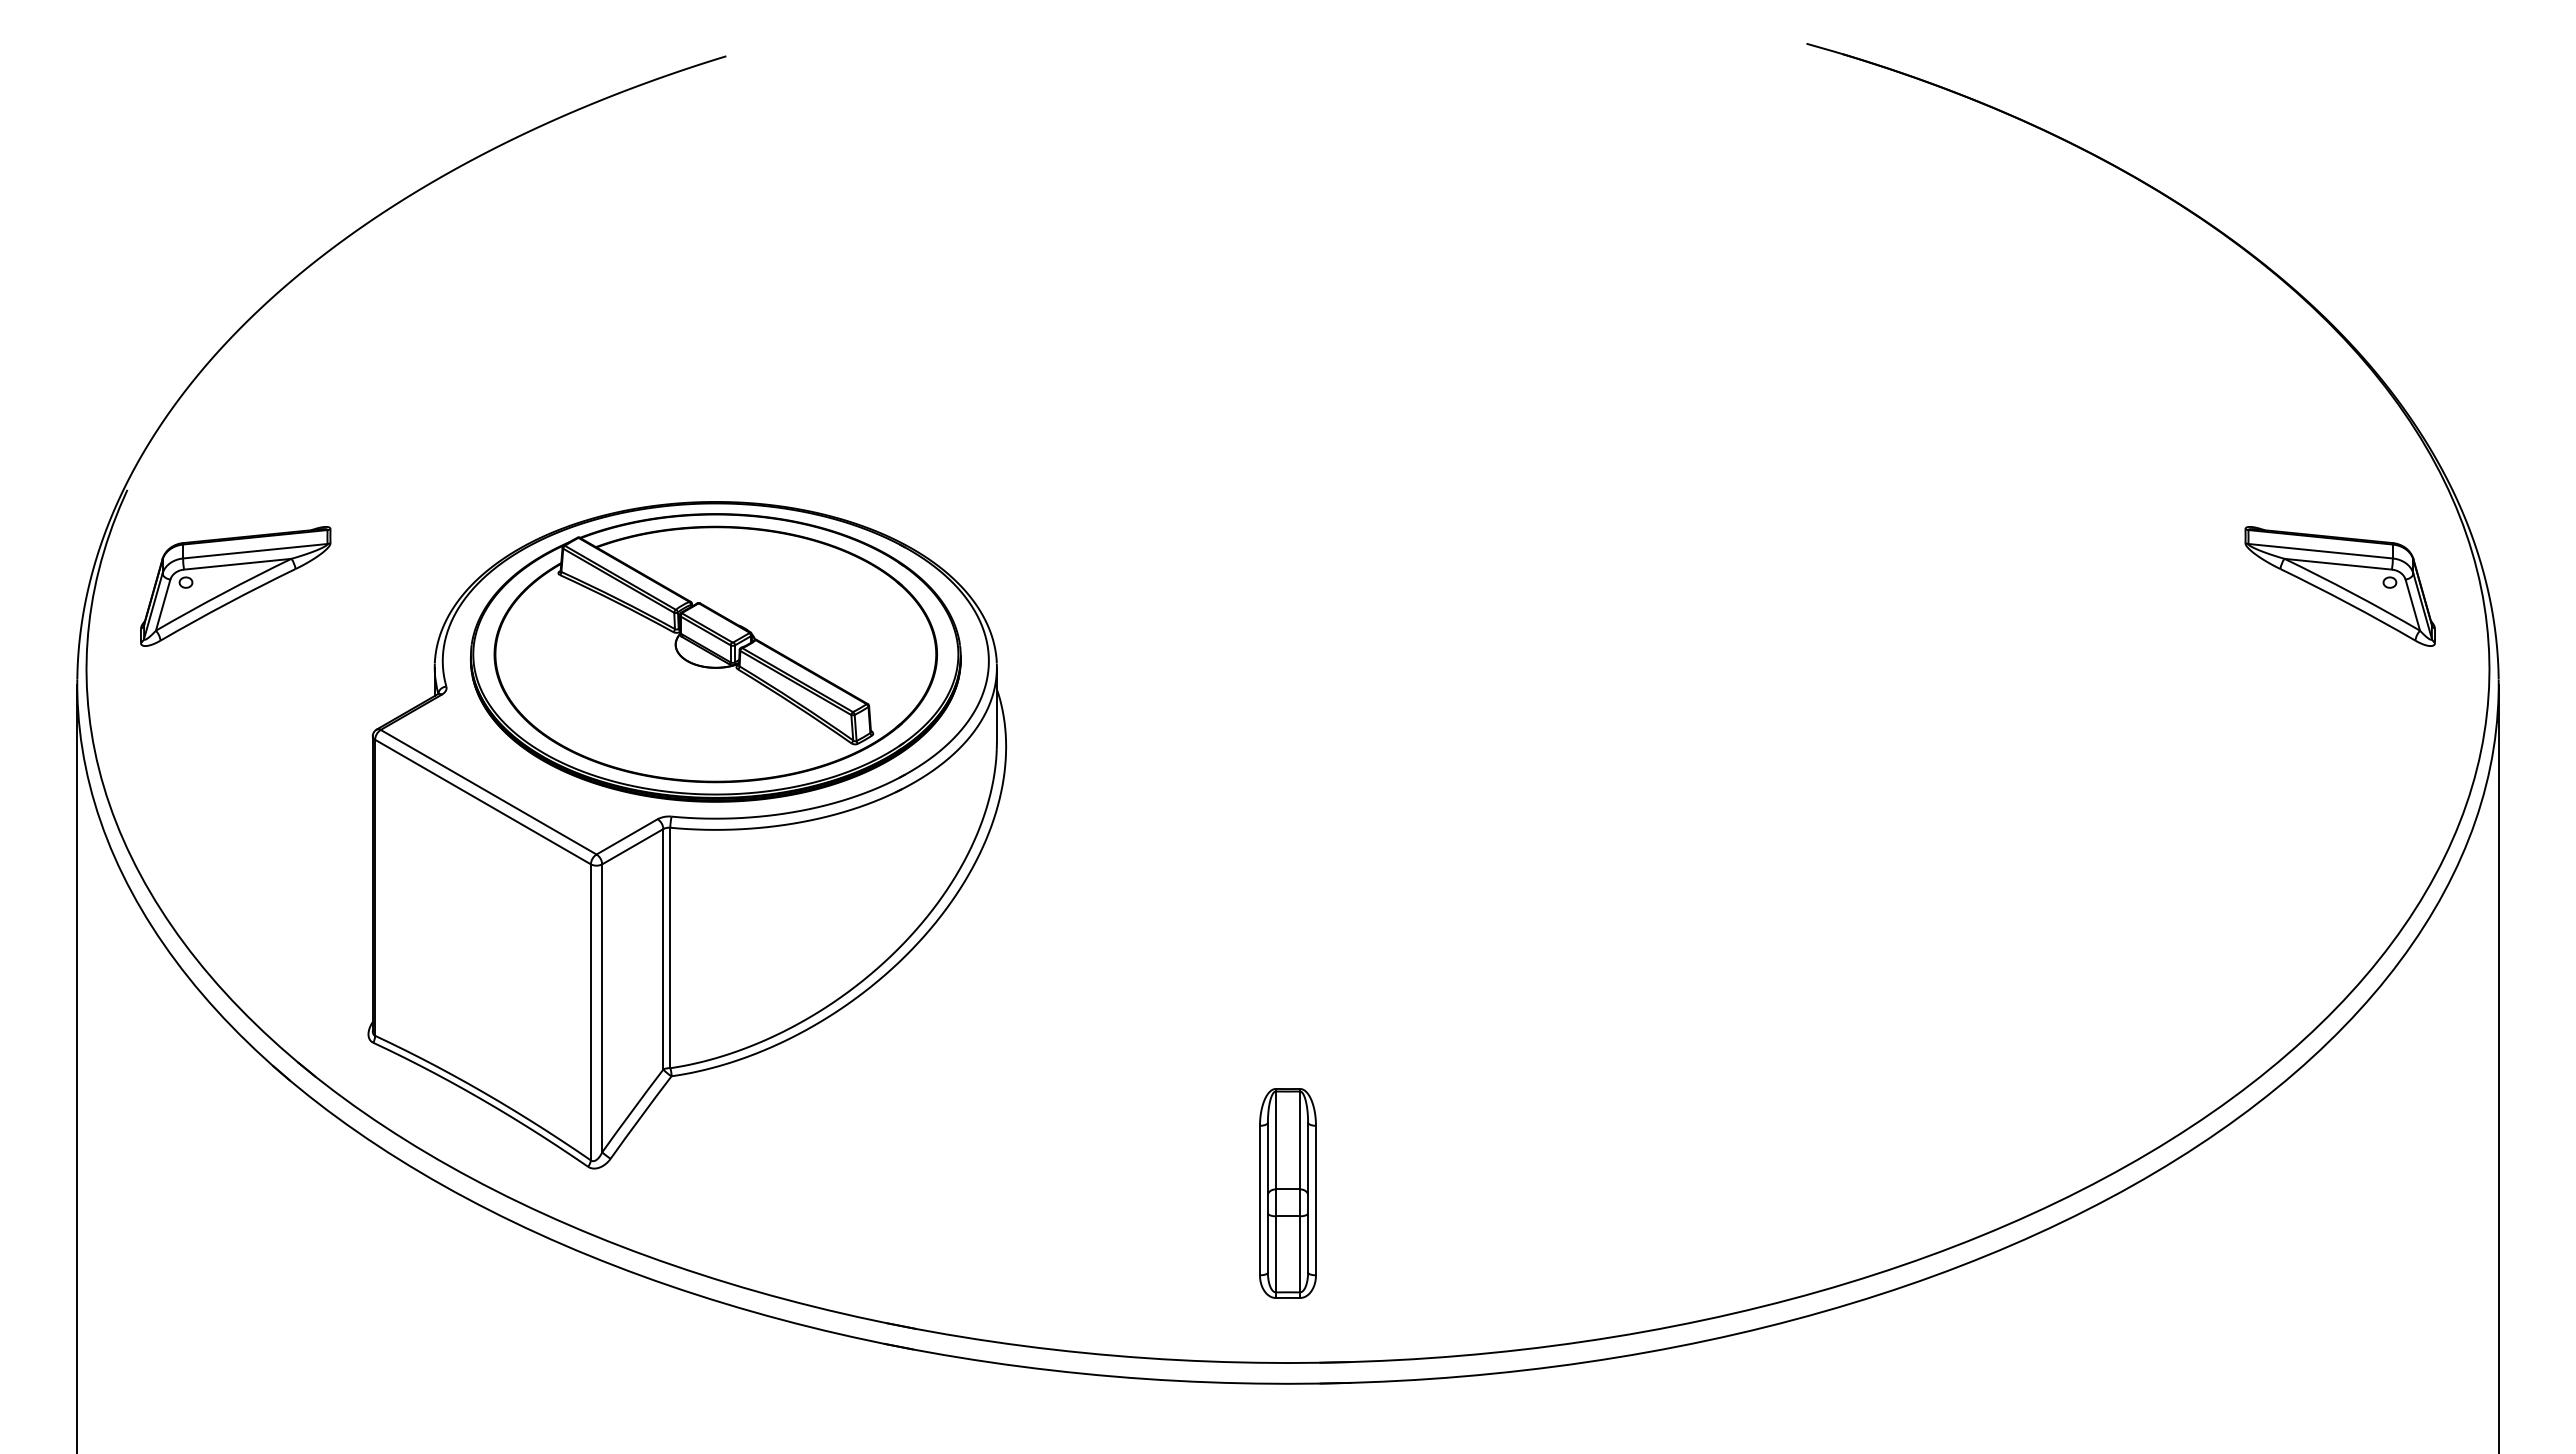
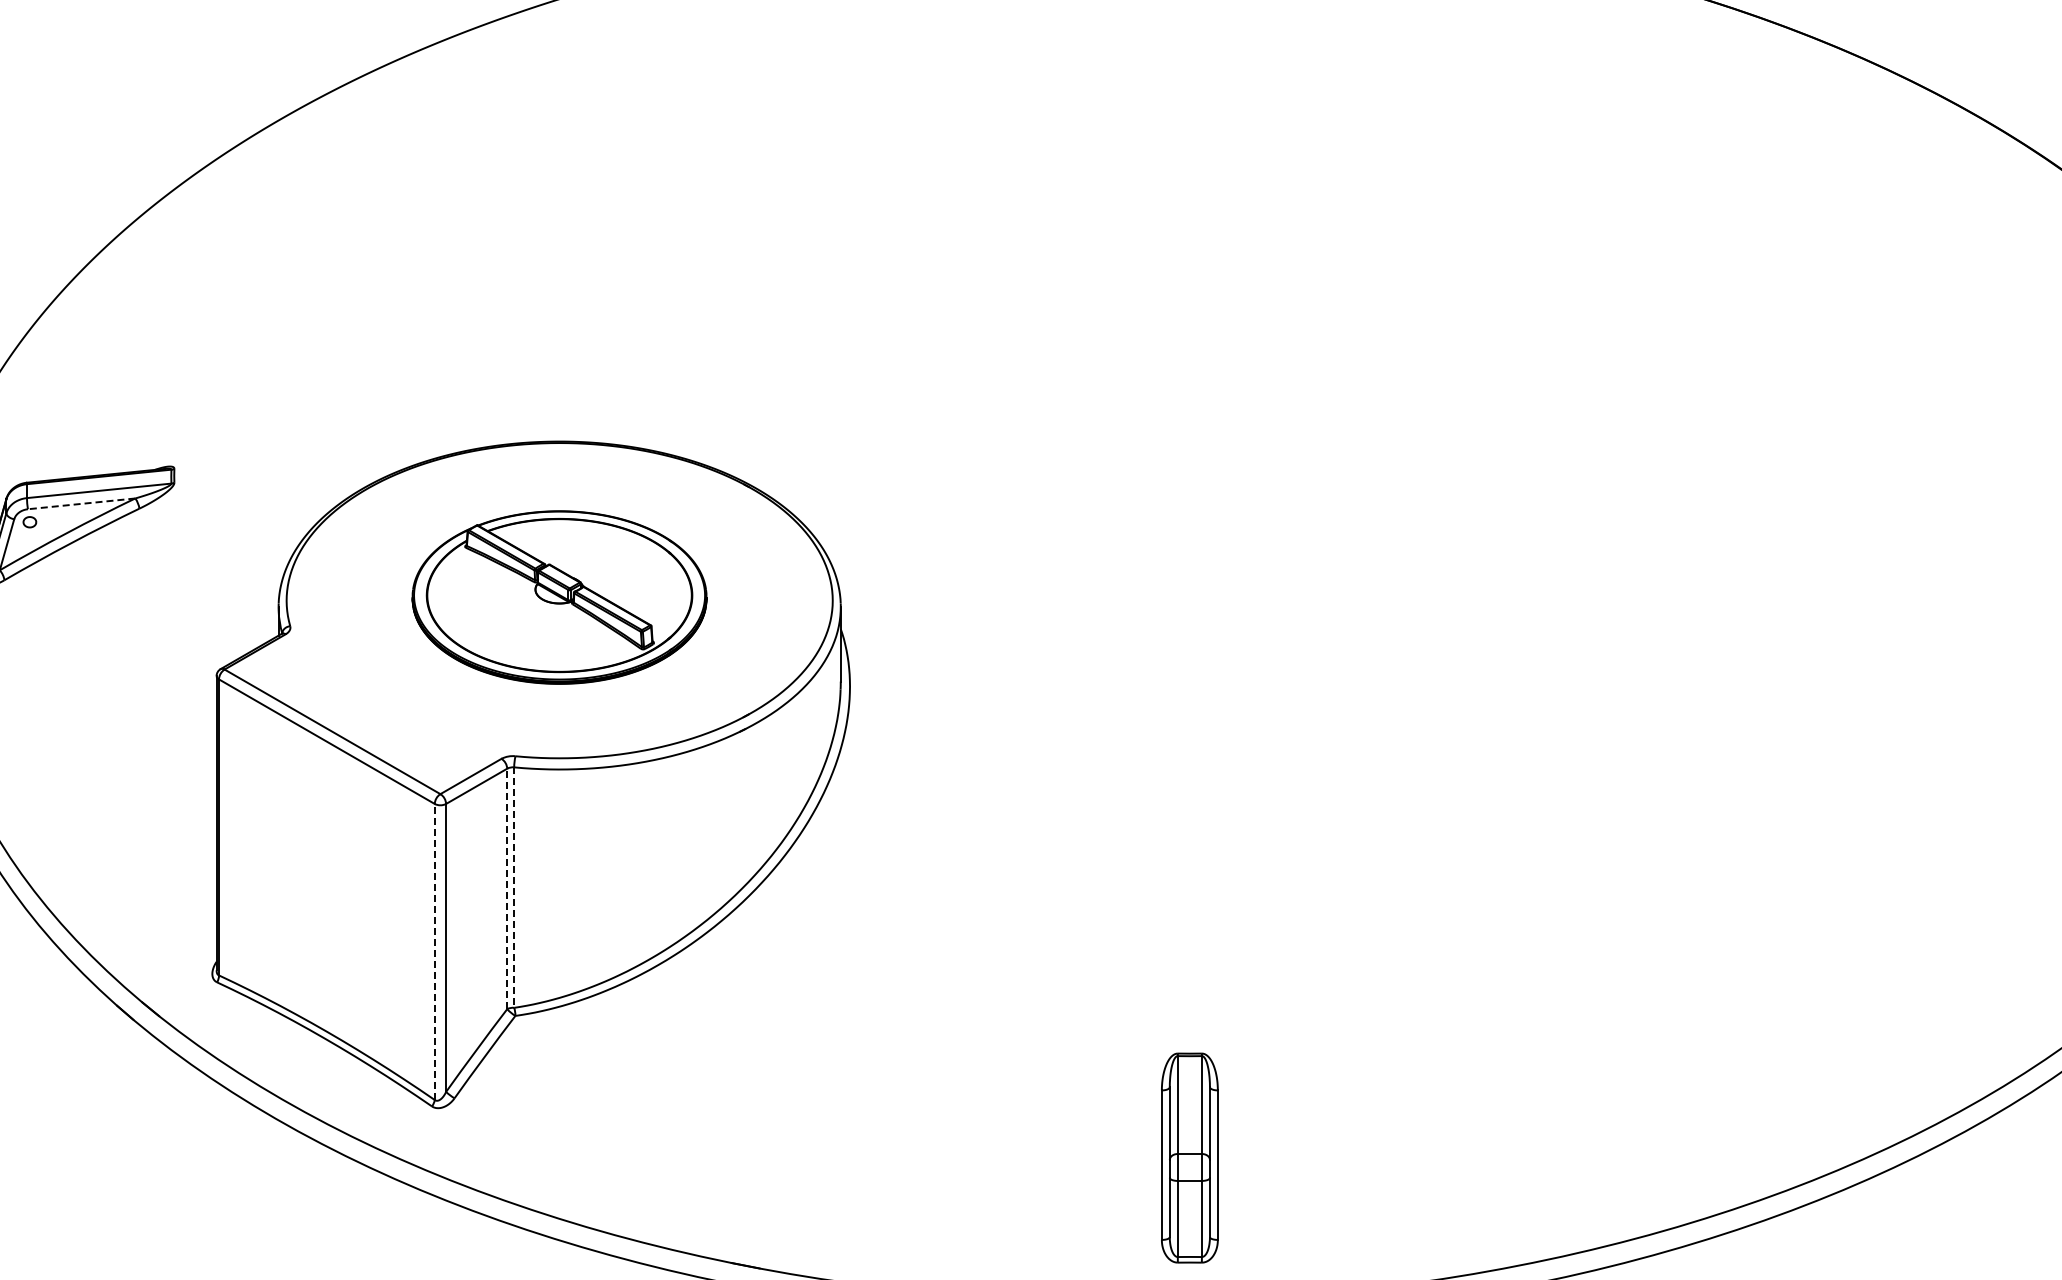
line: (237, 564) -> (81, 504), solid -> dashed
part: (715, 657) -> (559, 597), size x0.6
line: (663, 948) -> (507, 888), solid -> dashed
line: (670, 948) -> (514, 888), solid -> dashed
line: (590, 1011) -> (434, 951), solid -> dashed
part: (1287, 1193) -> (1189, 1158), moved

